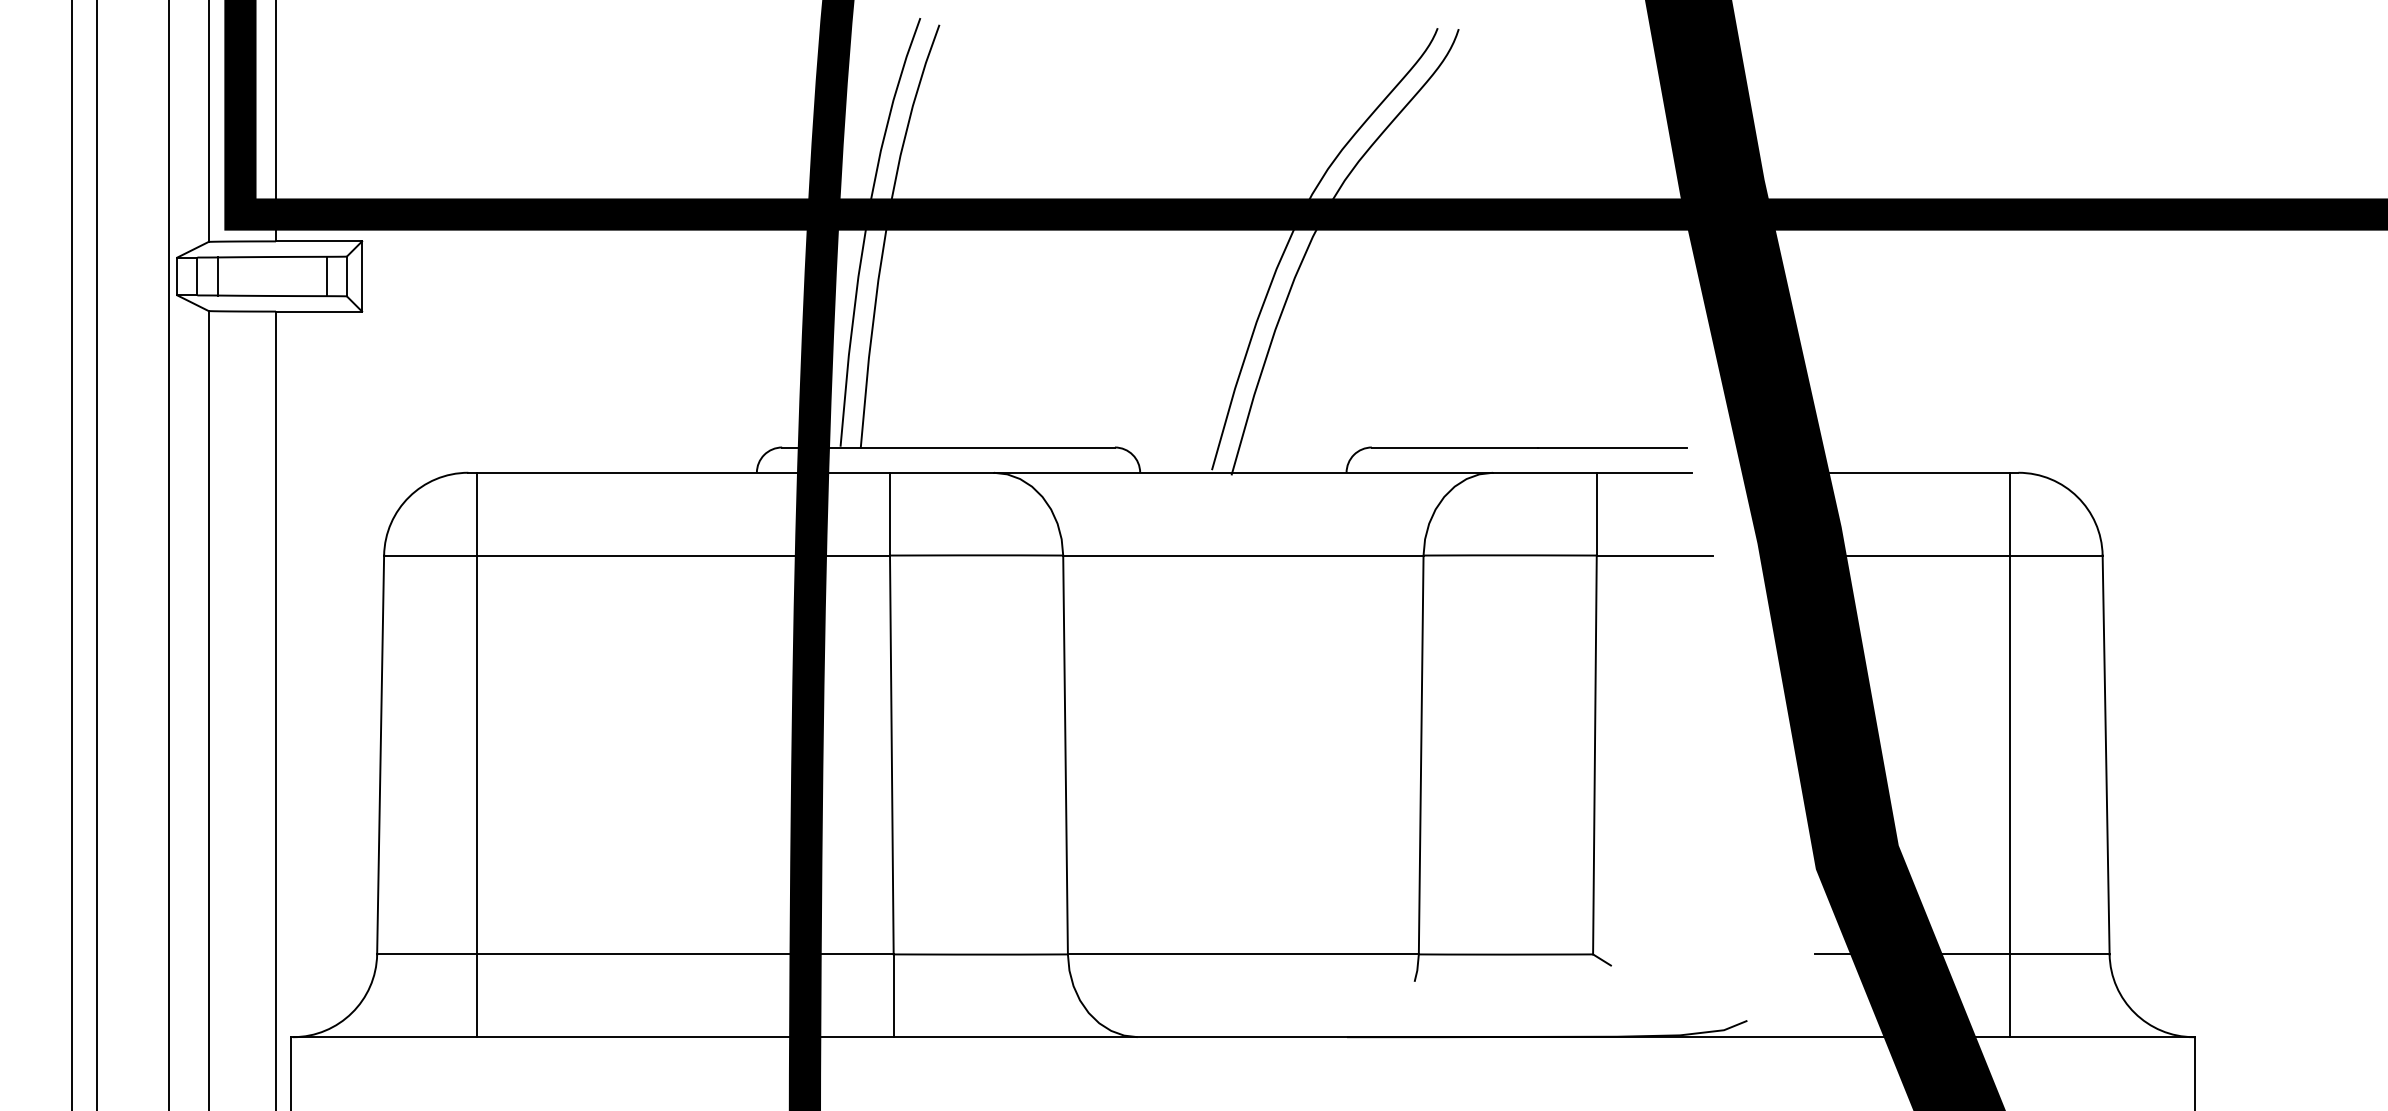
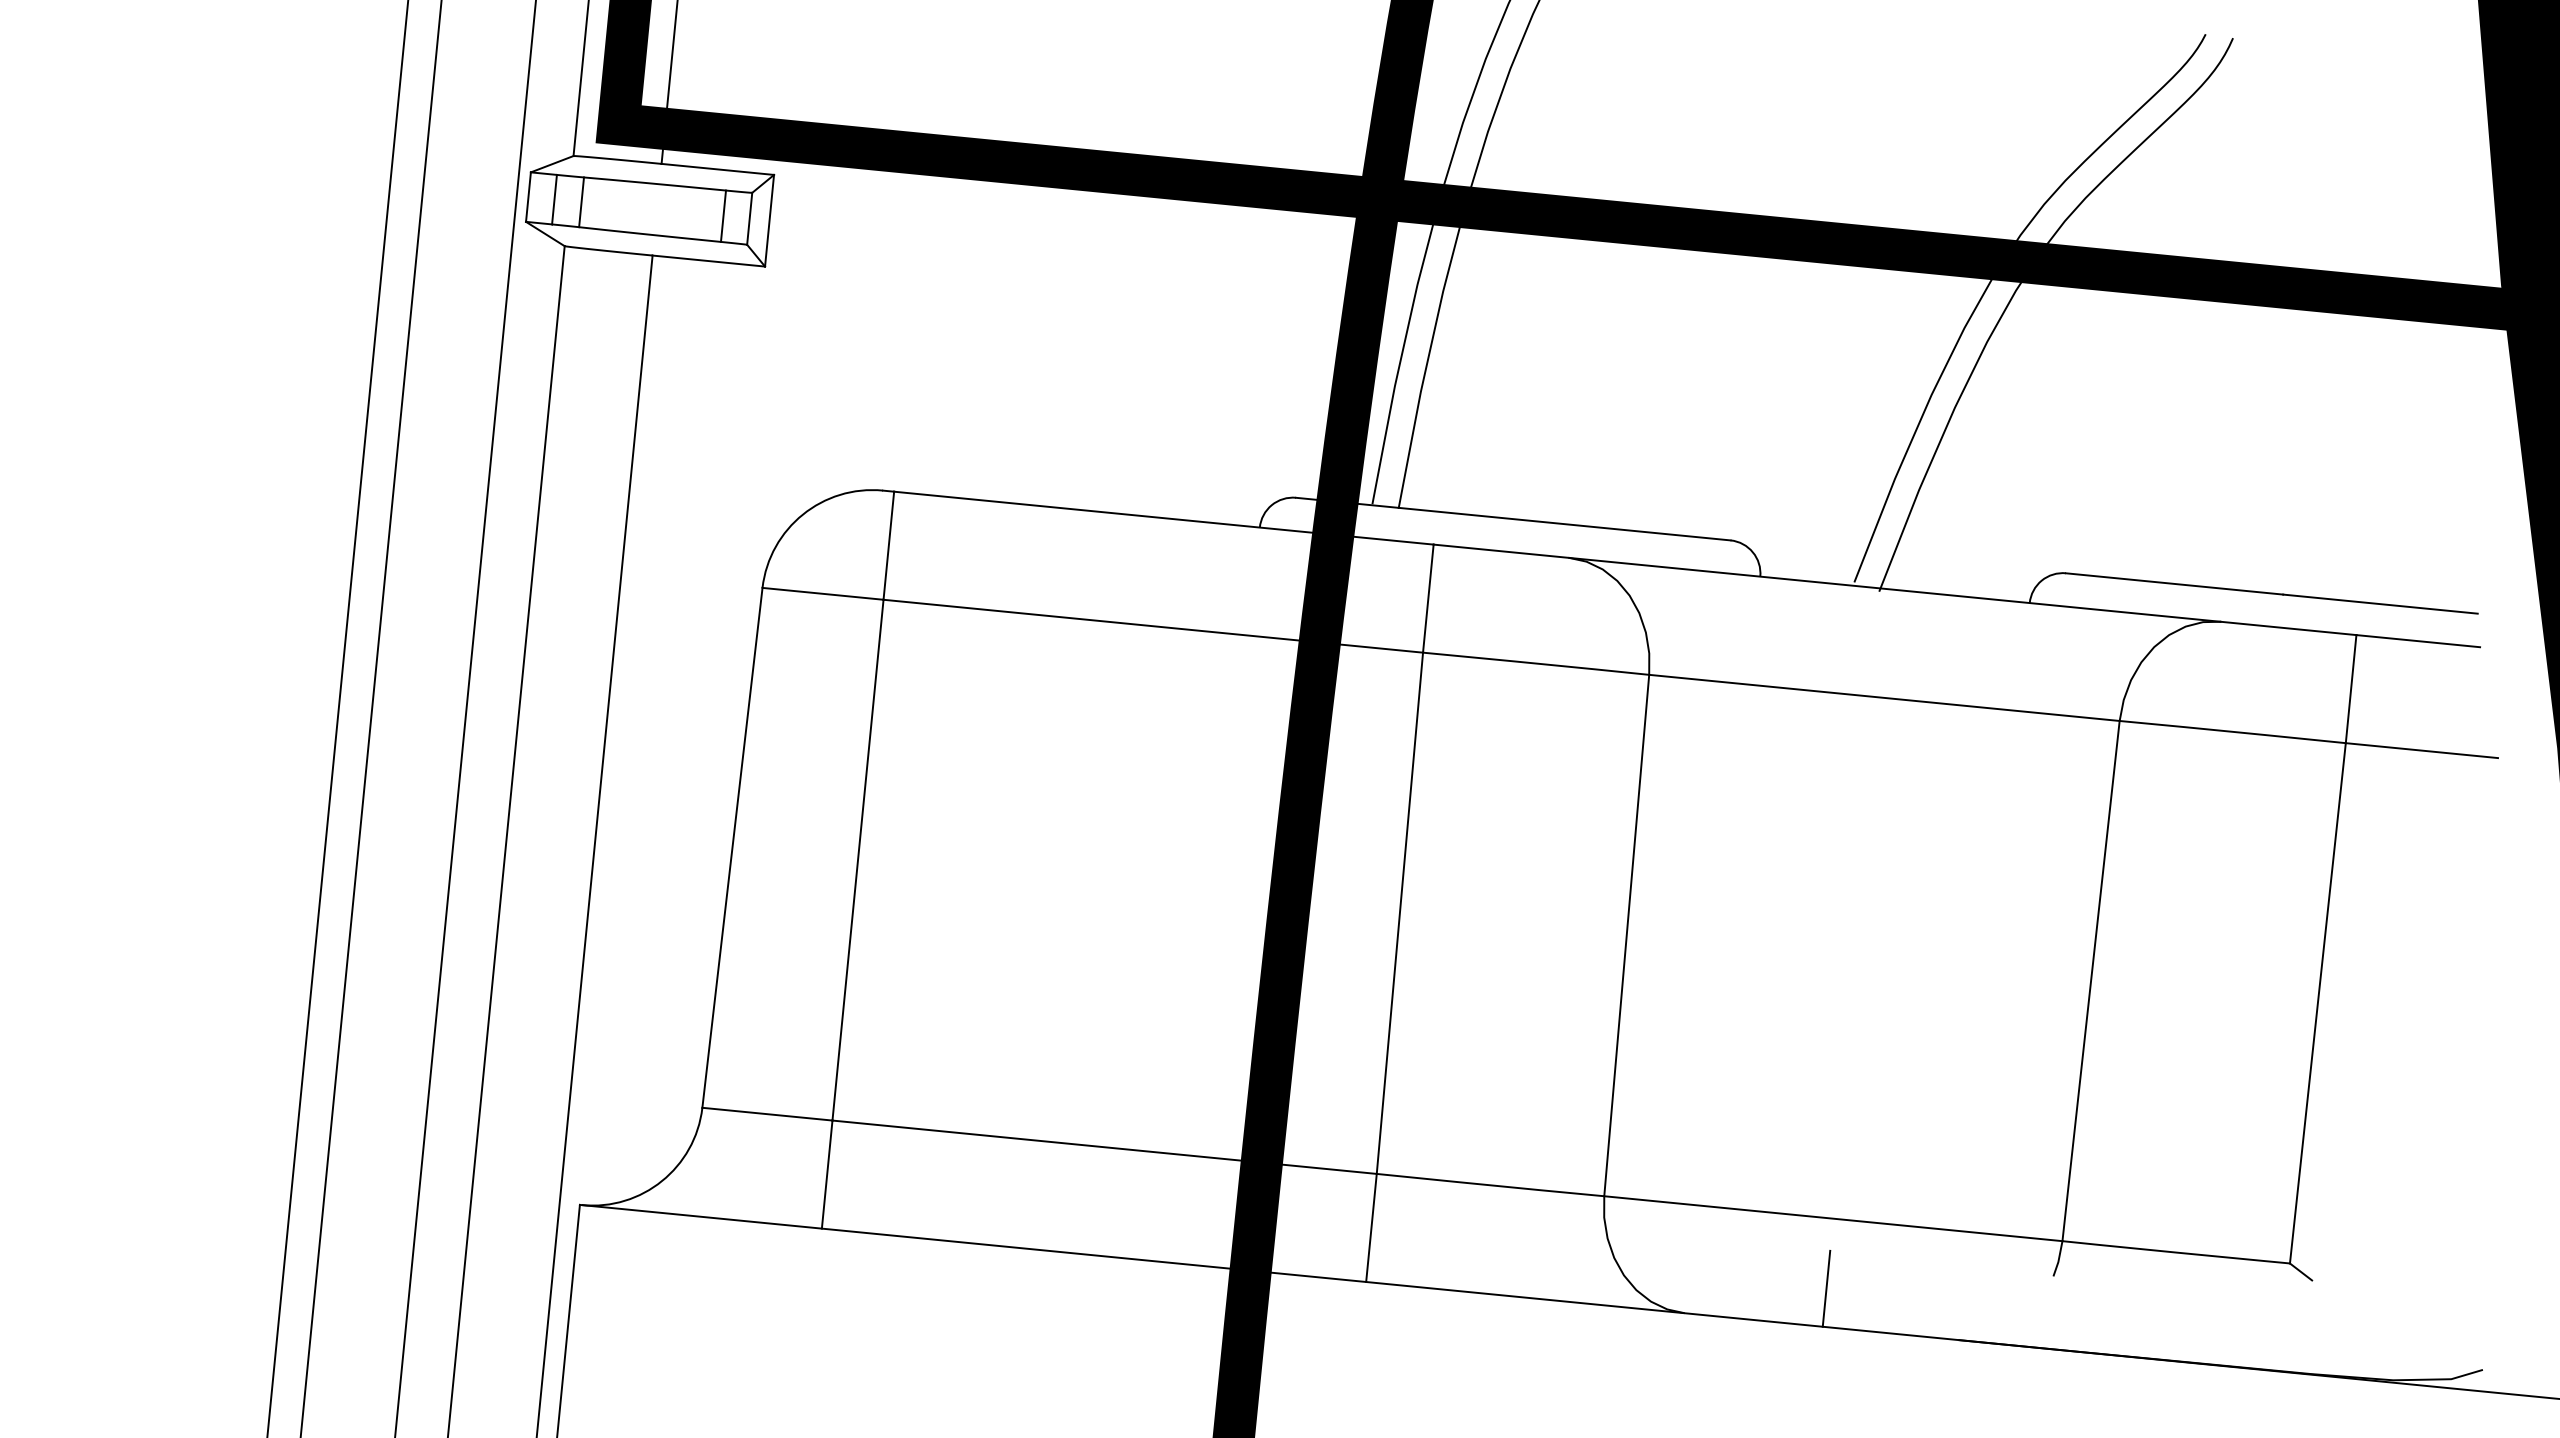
line: (1243, 1008) -> (1826, 1289), added

